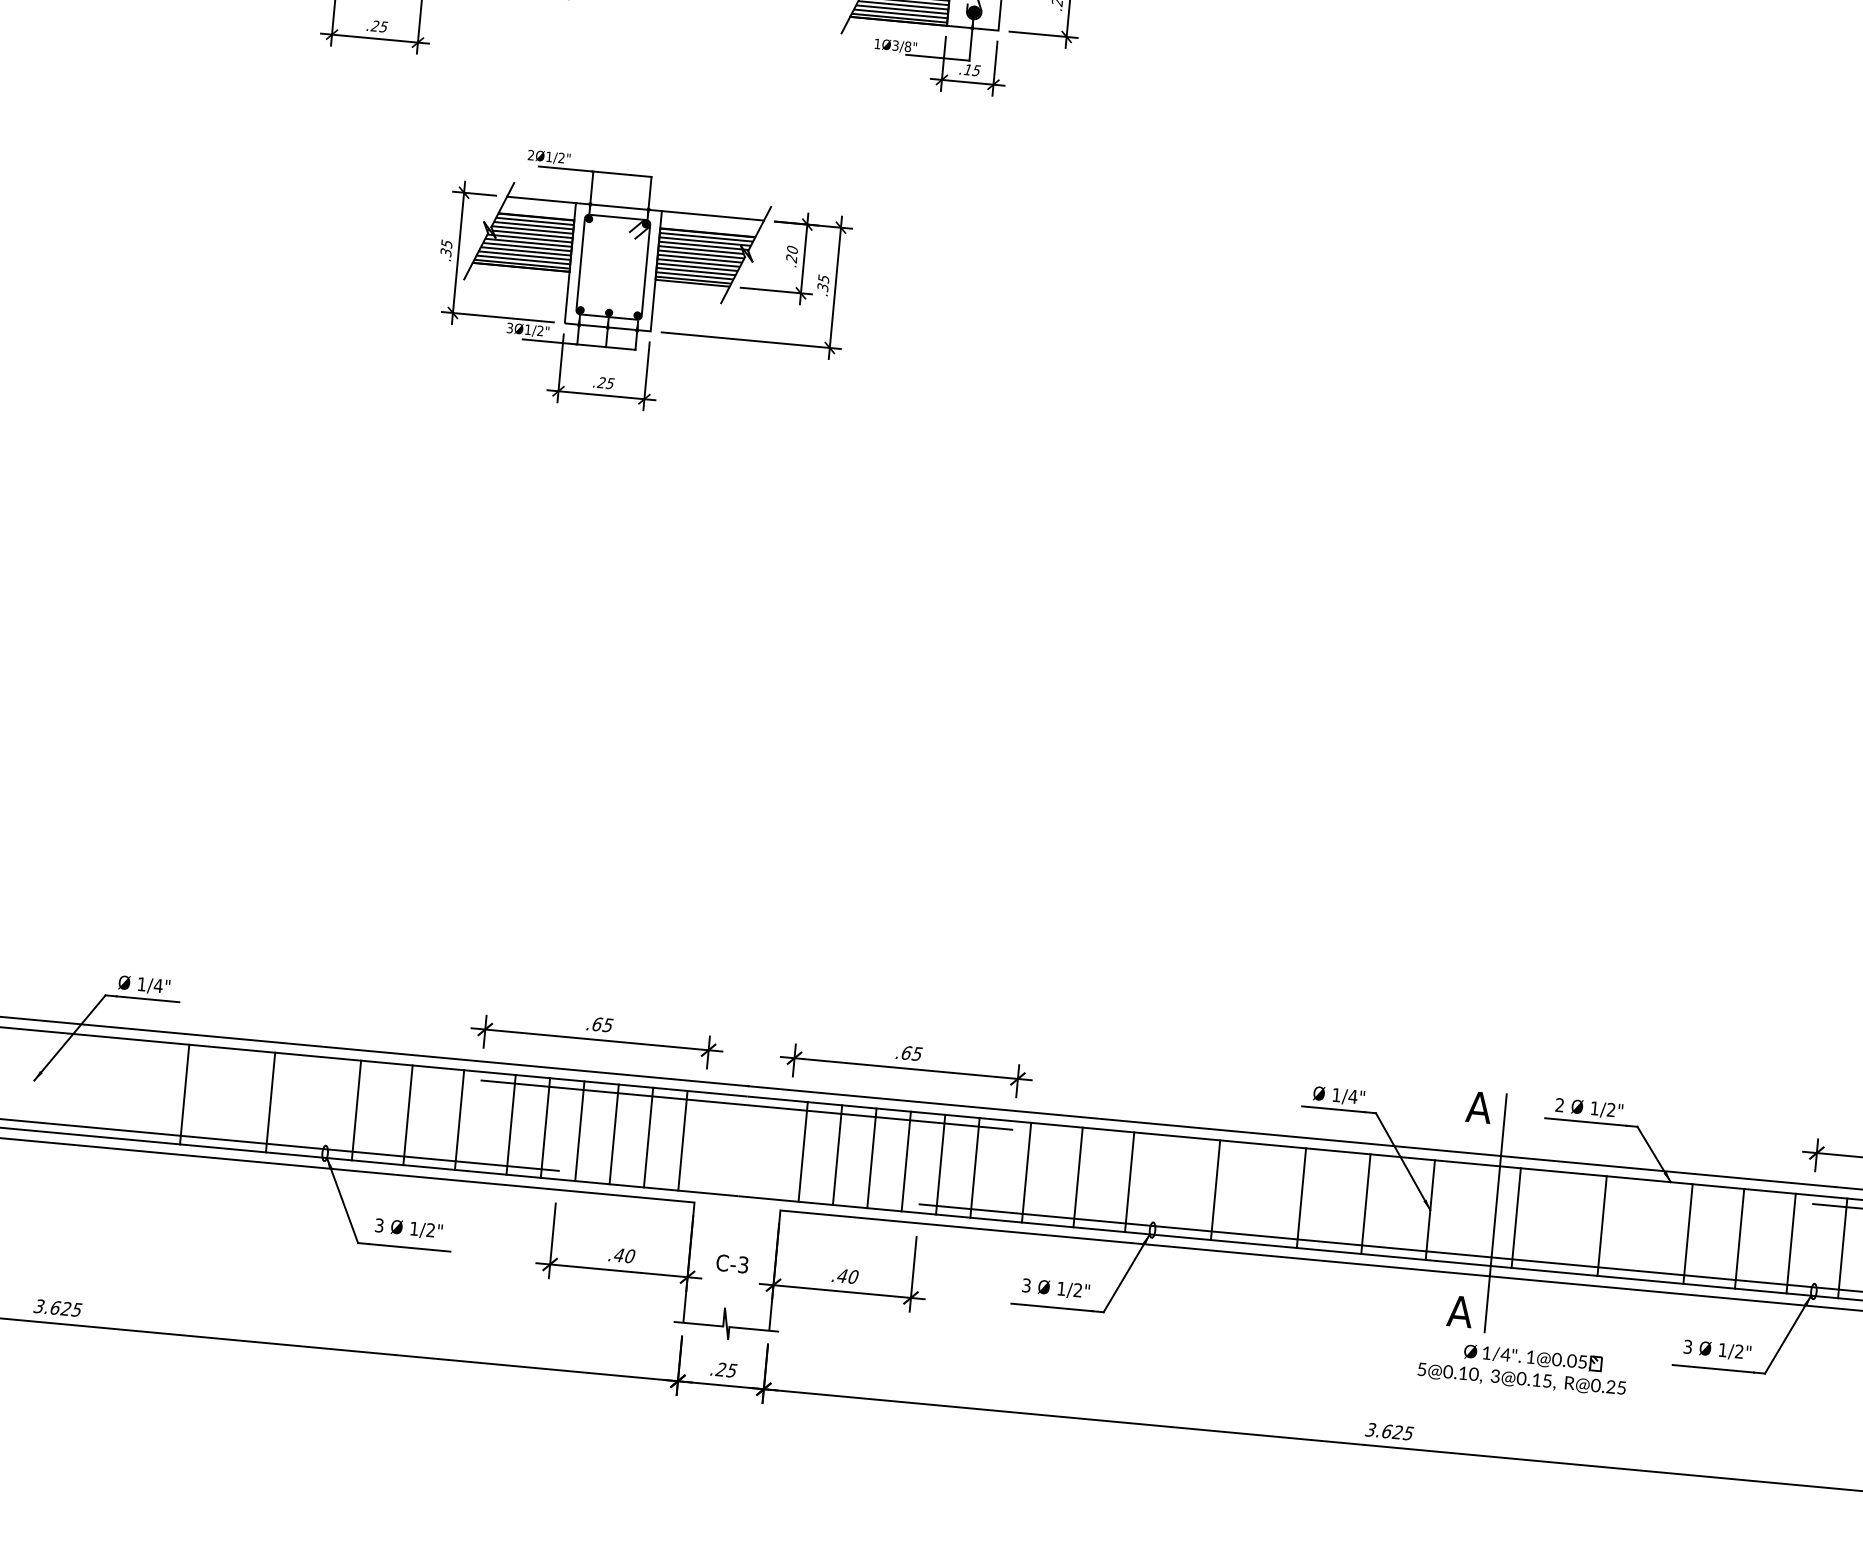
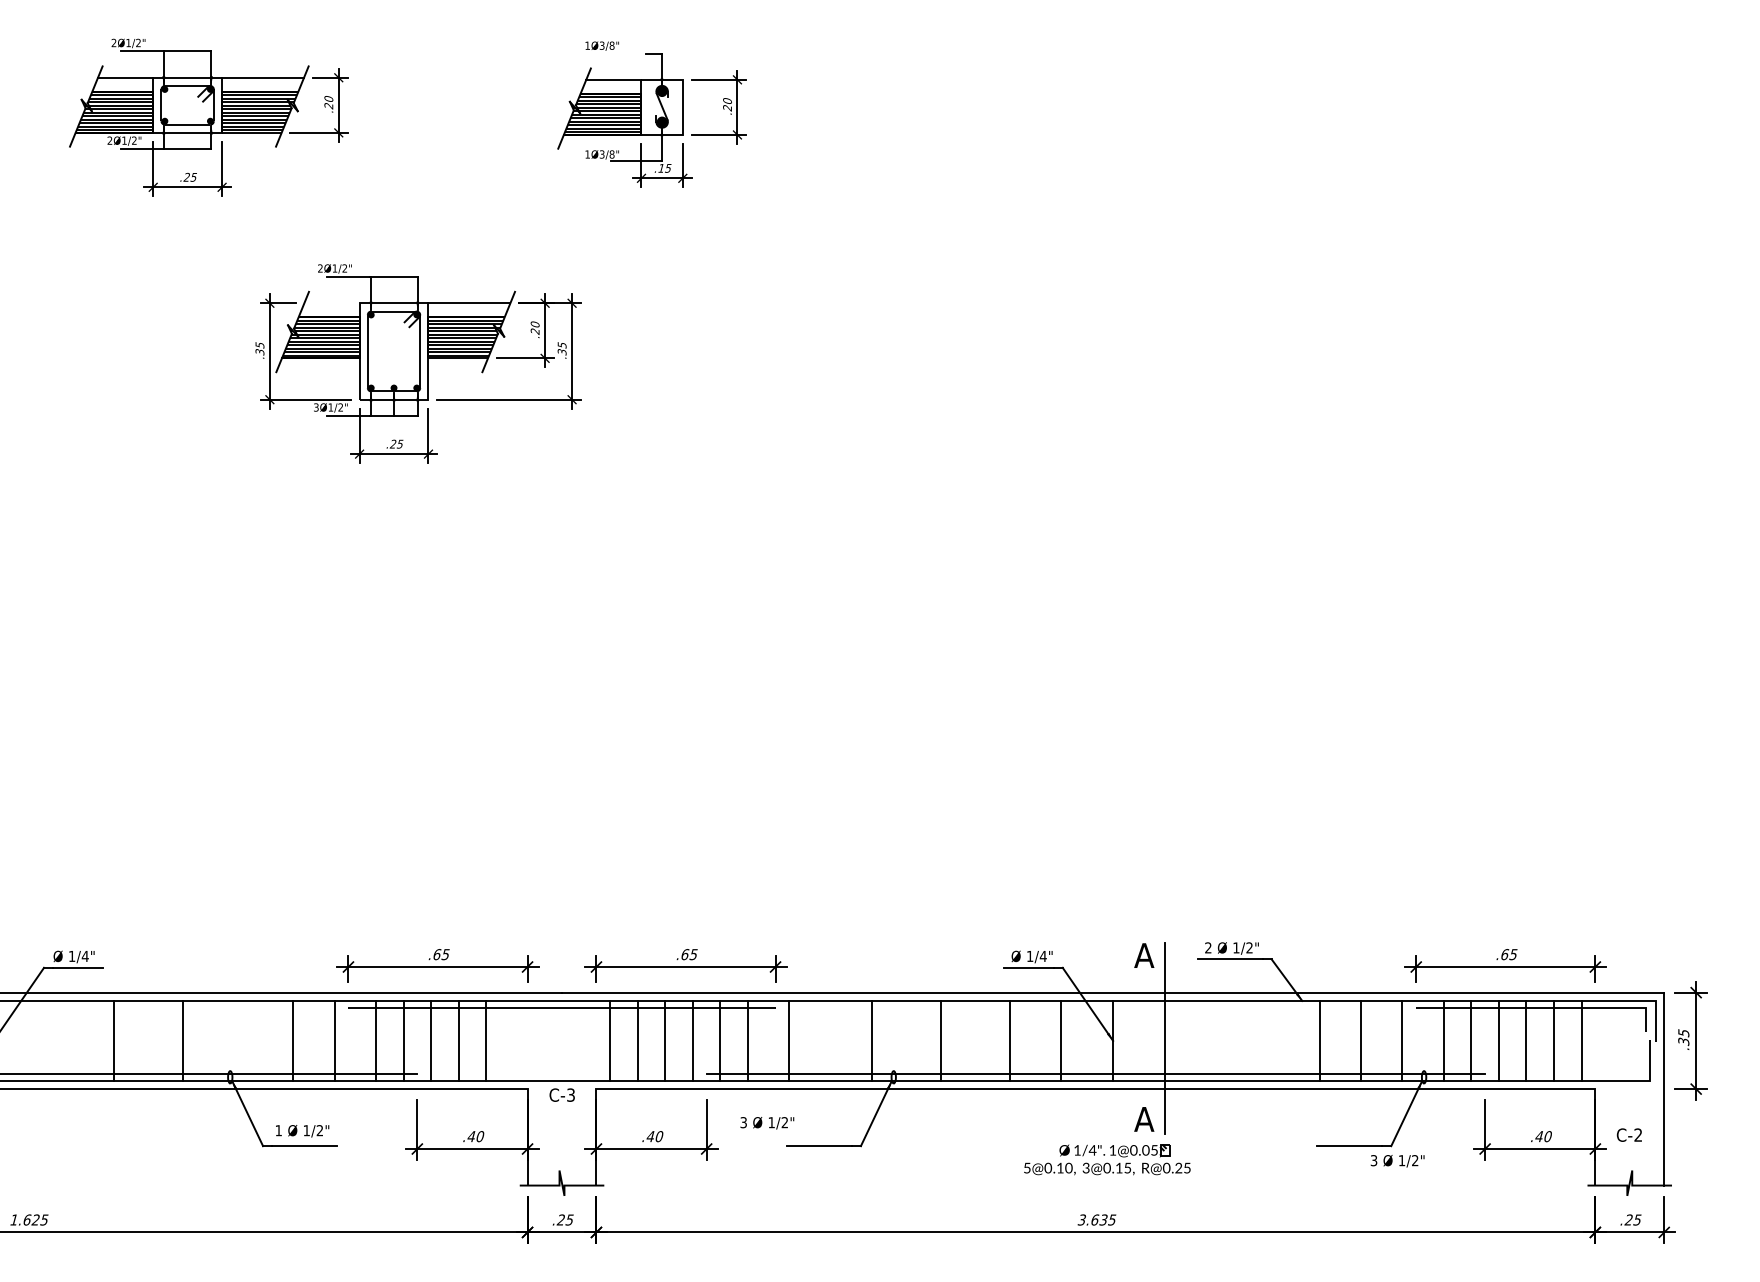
line: (540, 200) -> (331, 303), removed
line: (357, 1110) -> (252, 1040), removed
line: (682, 1140) -> (513, 1040), removed
line: (1077, 1176) -> (830, 1040), removed
line: (1516, 1217) -> (1182, 1040), removed
text: (379, 1225) -> (278, 1130), 3 -> 1
line: (1601, 1225) -> (1250, 1040), removed
text: (731, 1263) -> (561, 1094), moved
text: (1056, 1289) -> (767, 1123), moved
text: (39, 1305) -> (14, 1219), 3.625 -> 1.625
text: (1717, 1350) -> (1397, 1161), moved
part: (1523, 1367) -> (1107, 1159), moved
text: (1397, 1431) -> (1103, 1219), 3.625 -> 3.635

